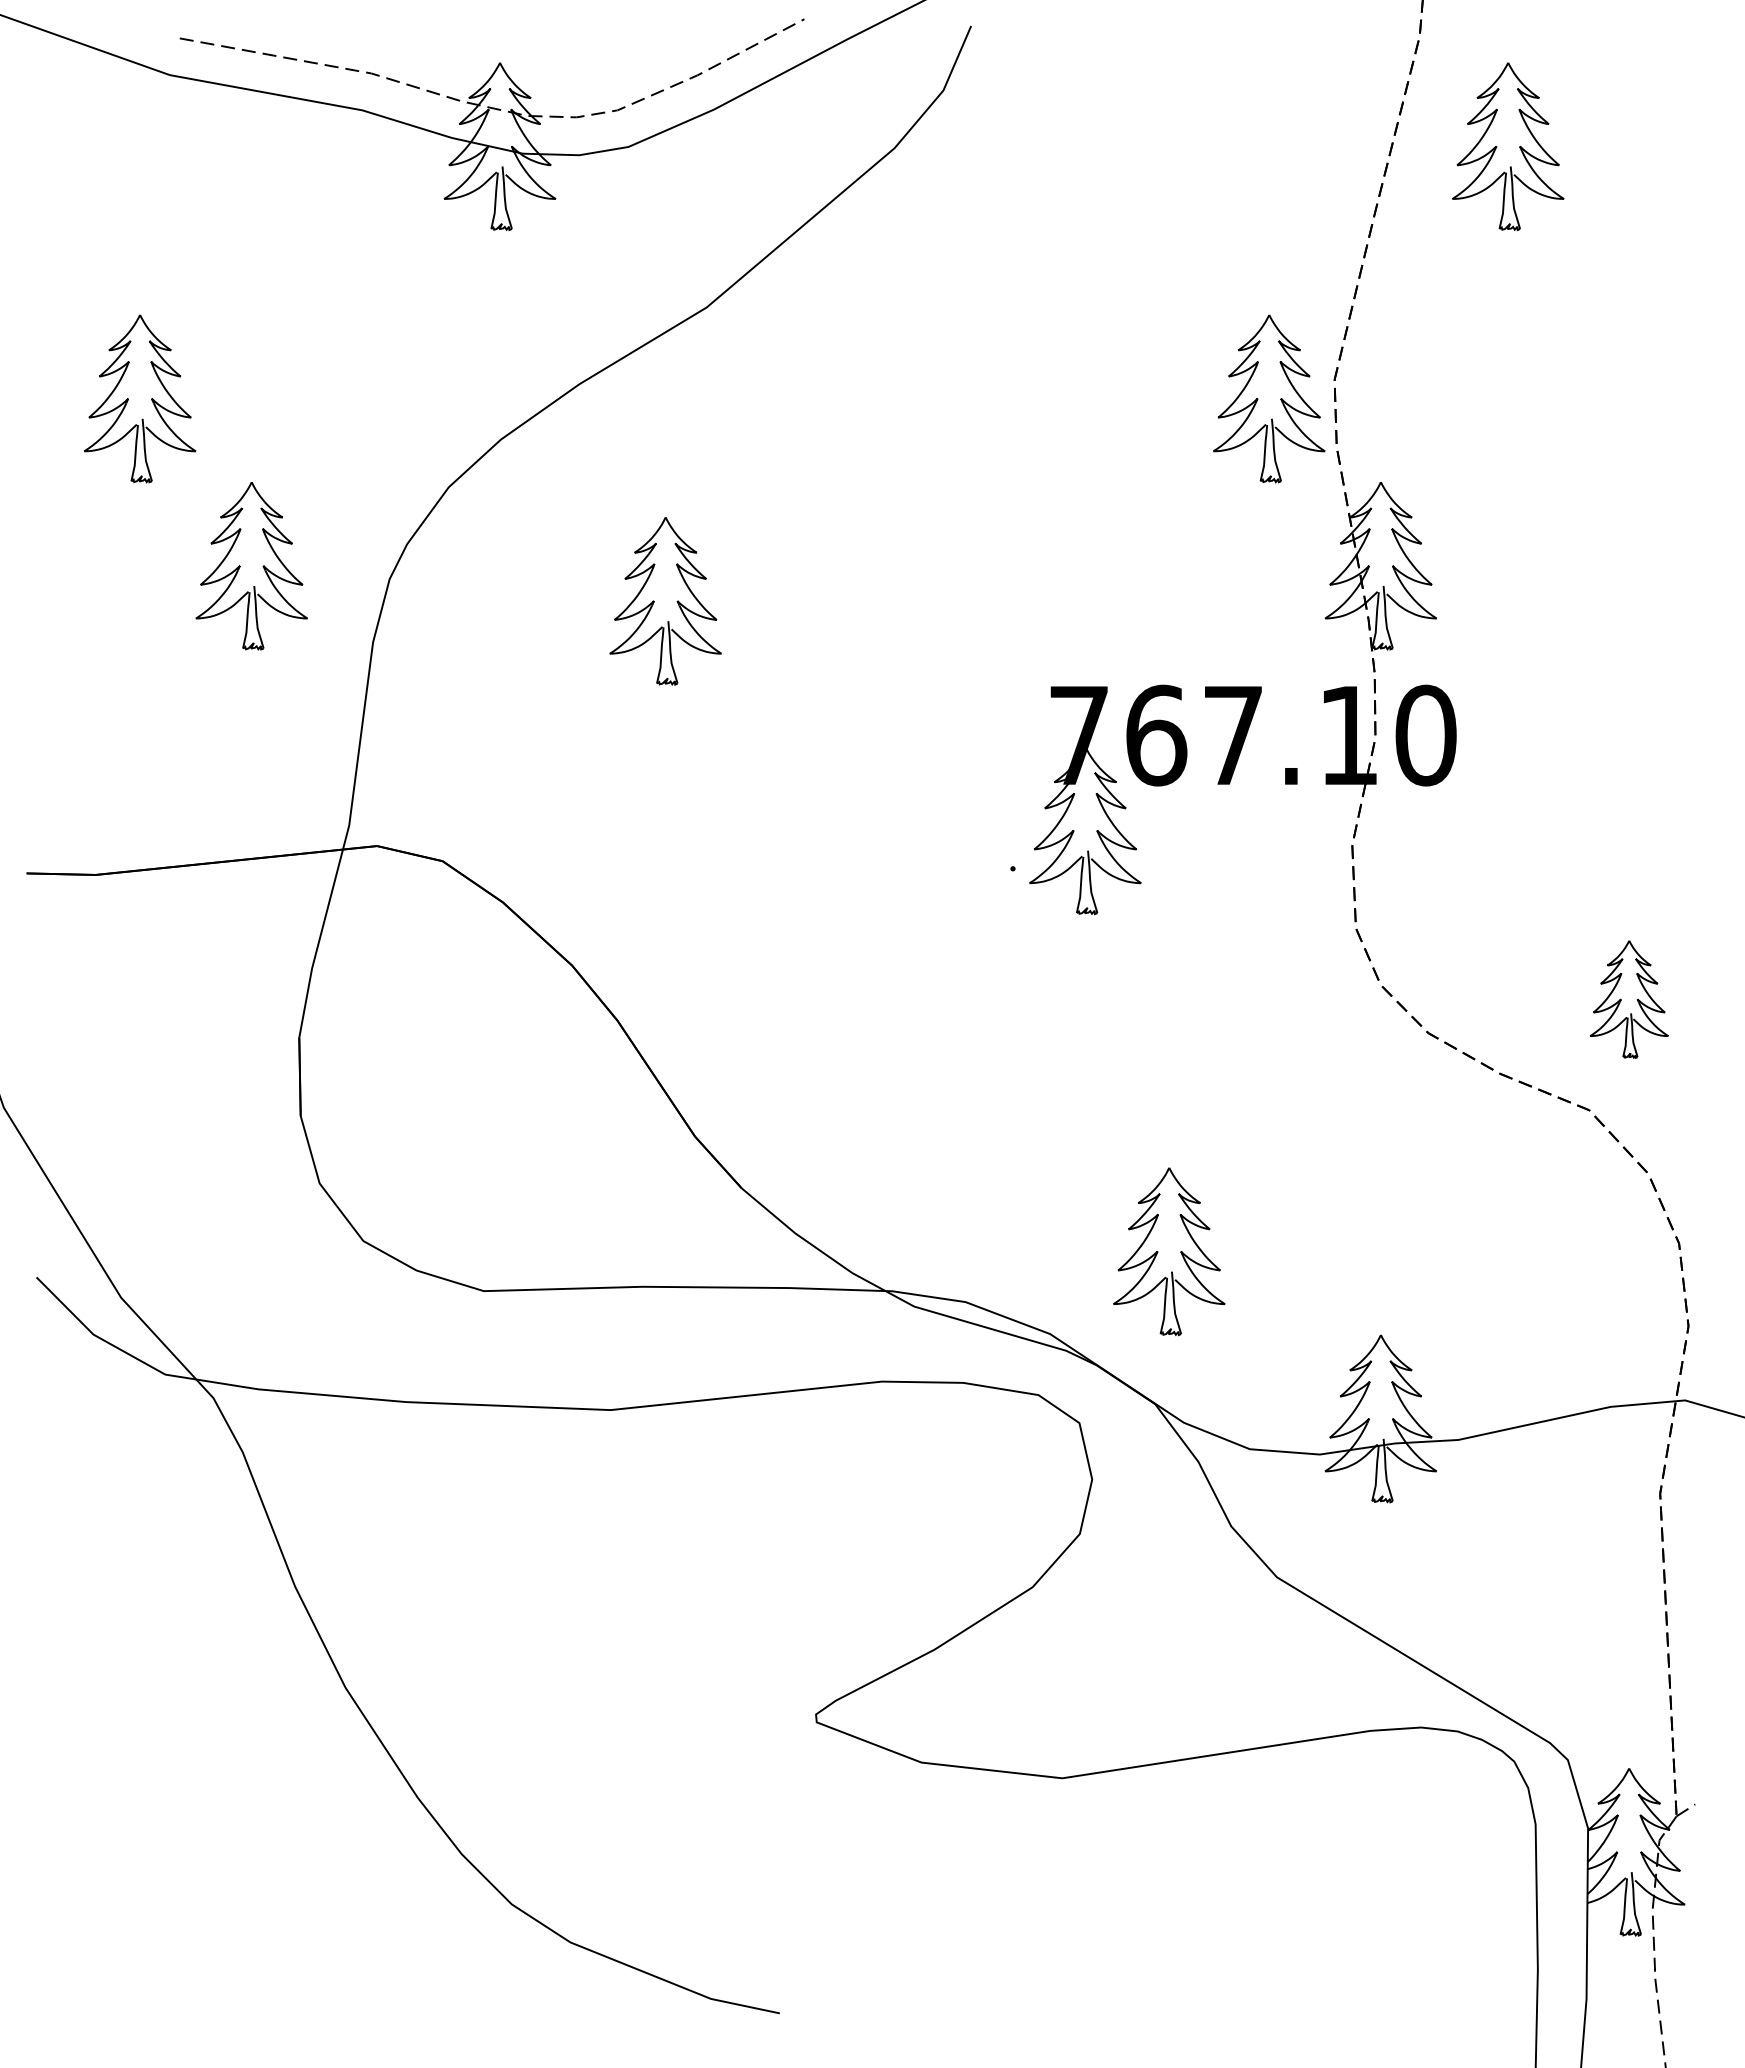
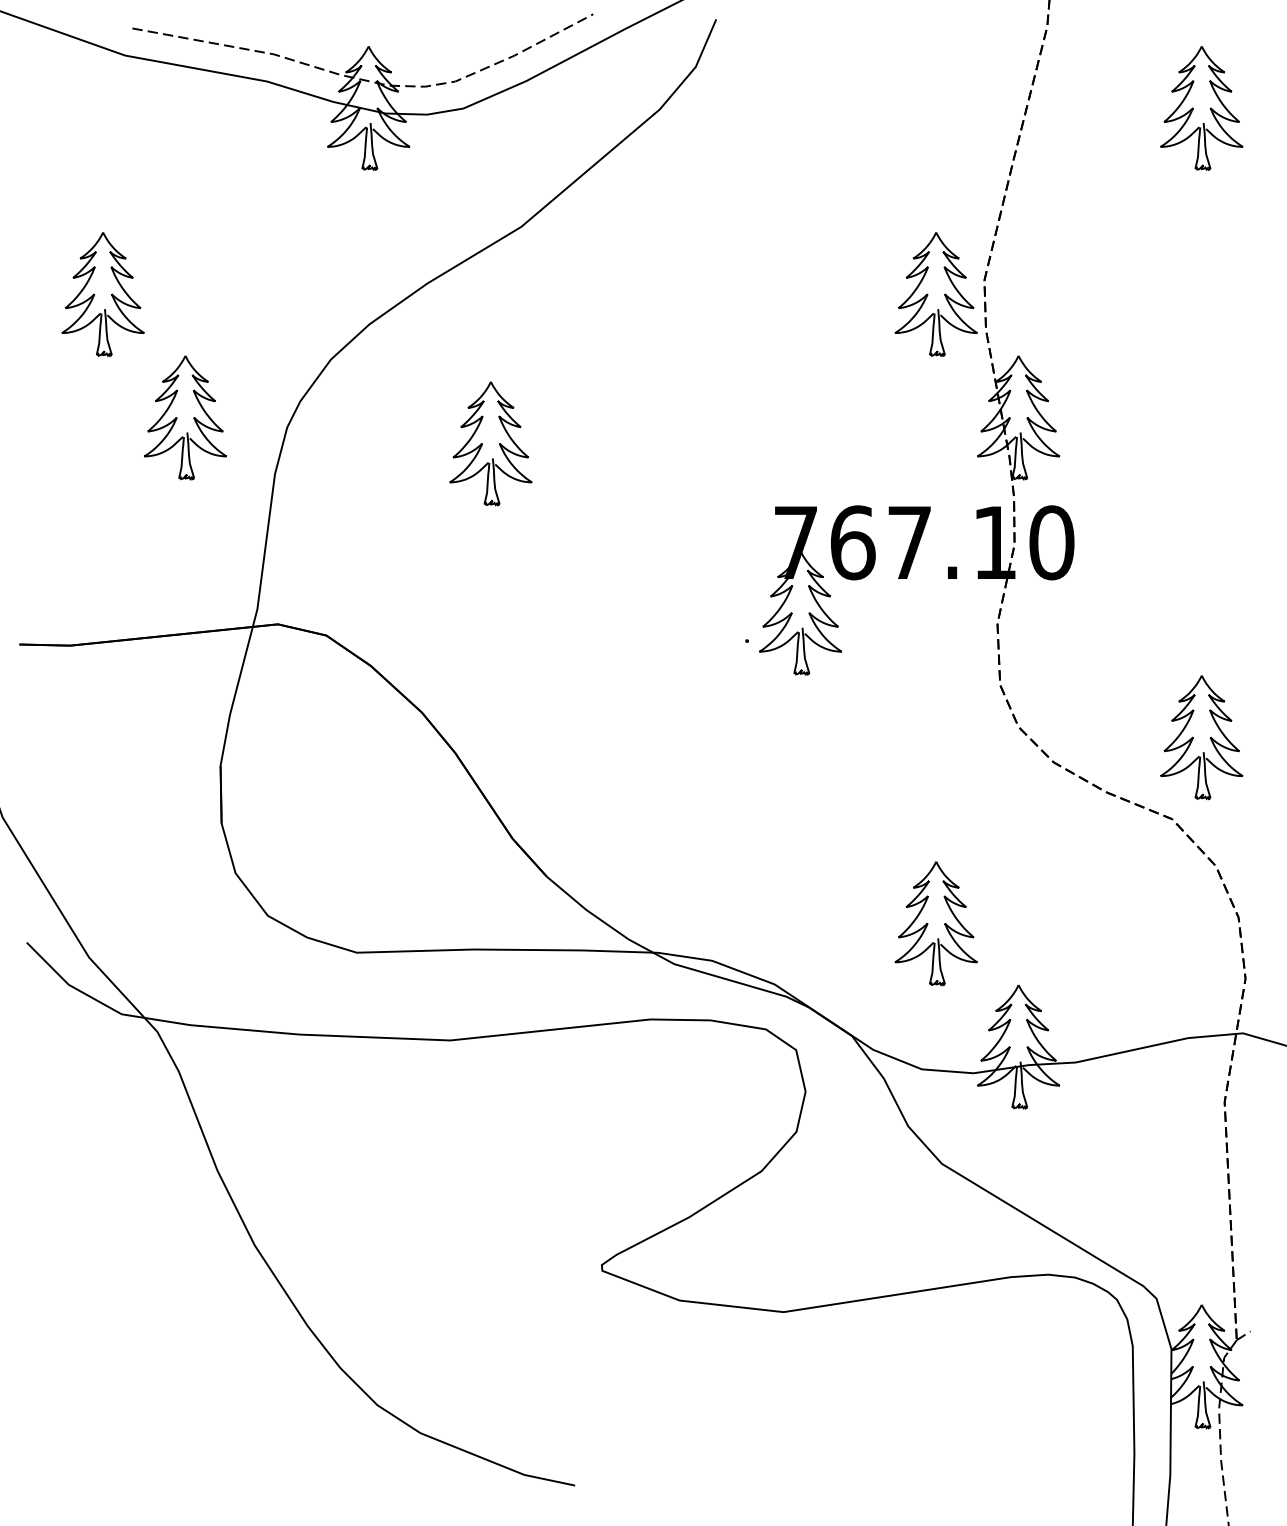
part: (1508, 146) -> (1202, 108), moved
part: (1629, 999) -> (1202, 737), size x1.43
part: (1169, 1251) -> (936, 923), moved

